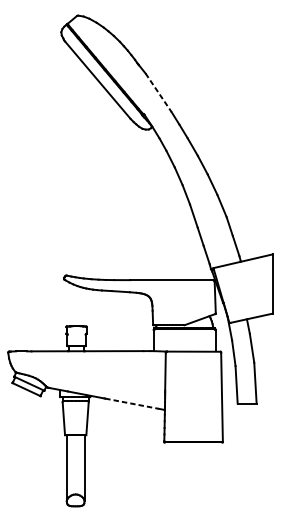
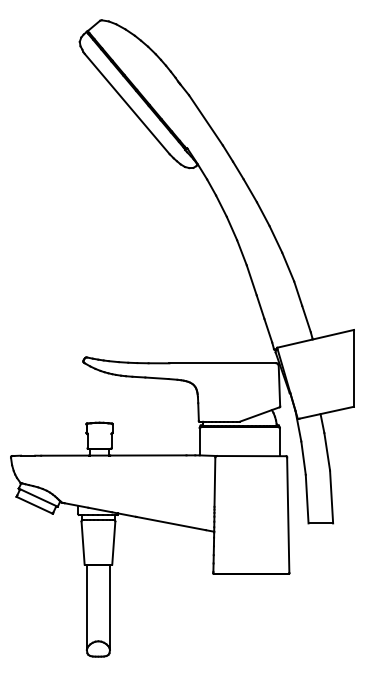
line: (159, 92) -> (206, 120), dashed -> solid
line: (132, 403) -> (171, 523), dashed -> solid

